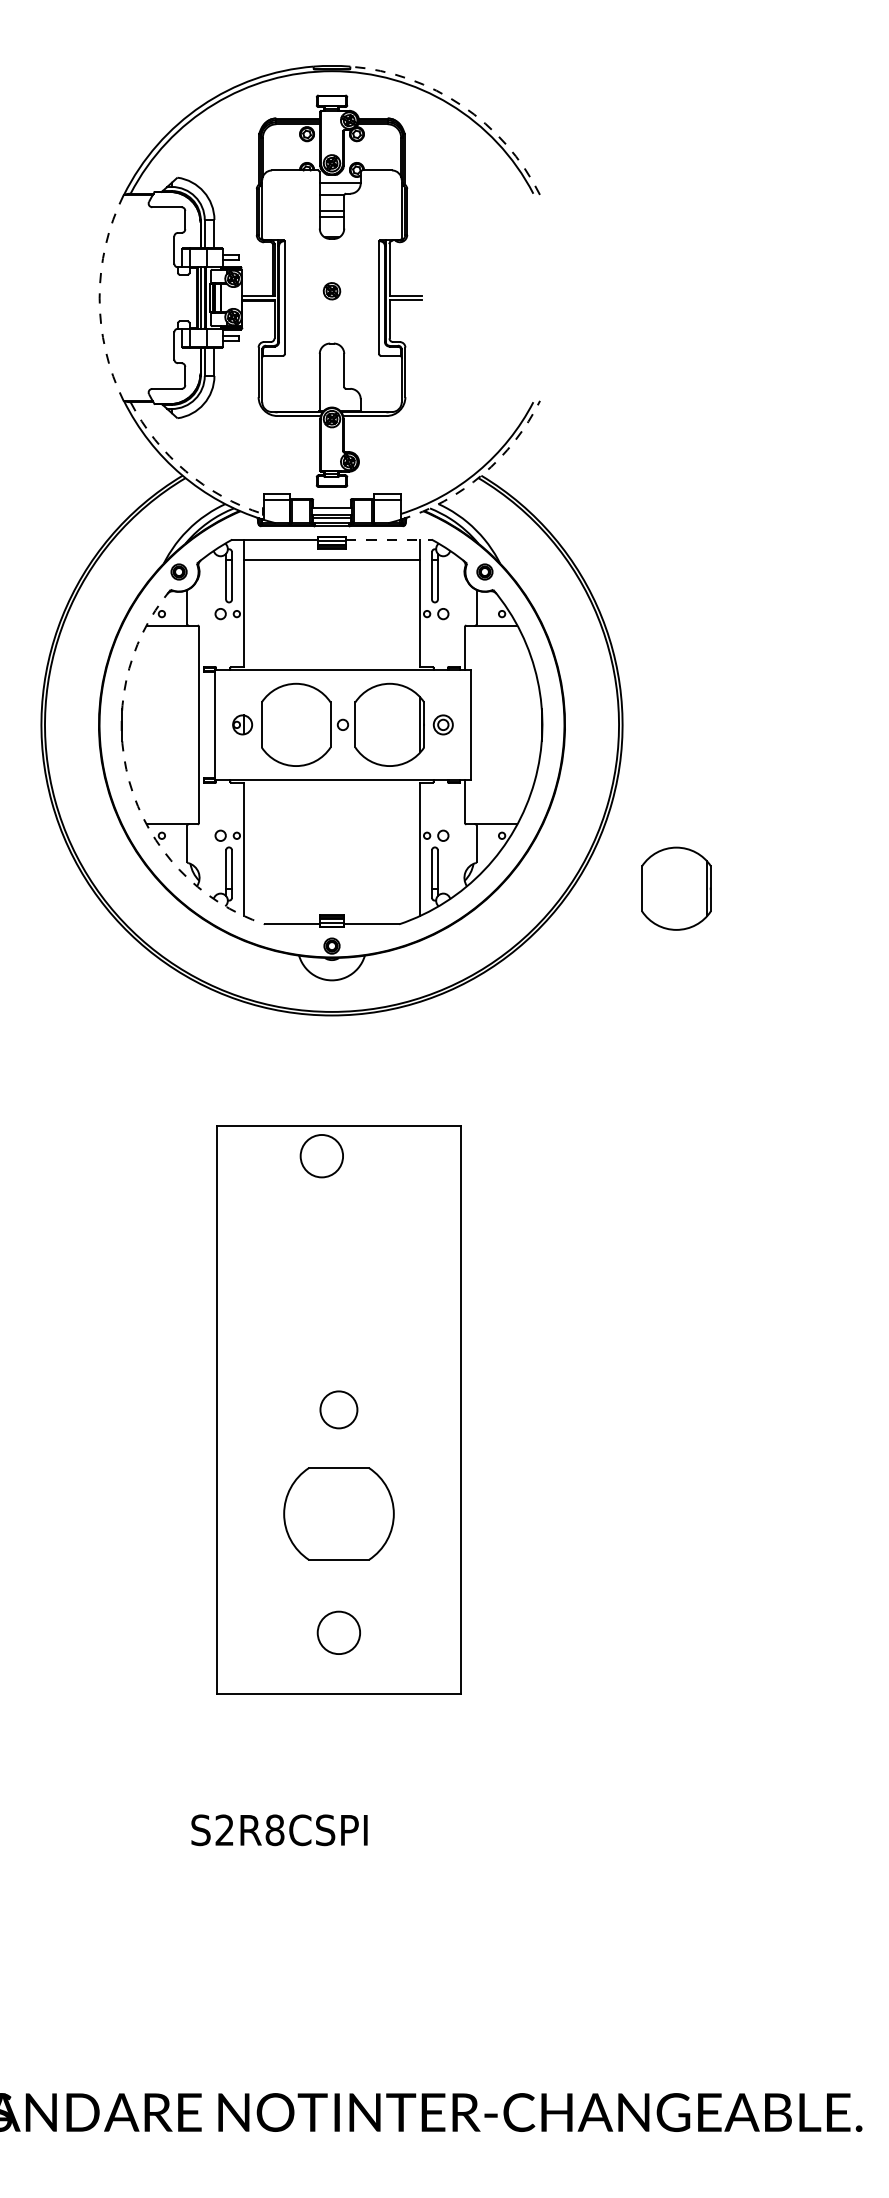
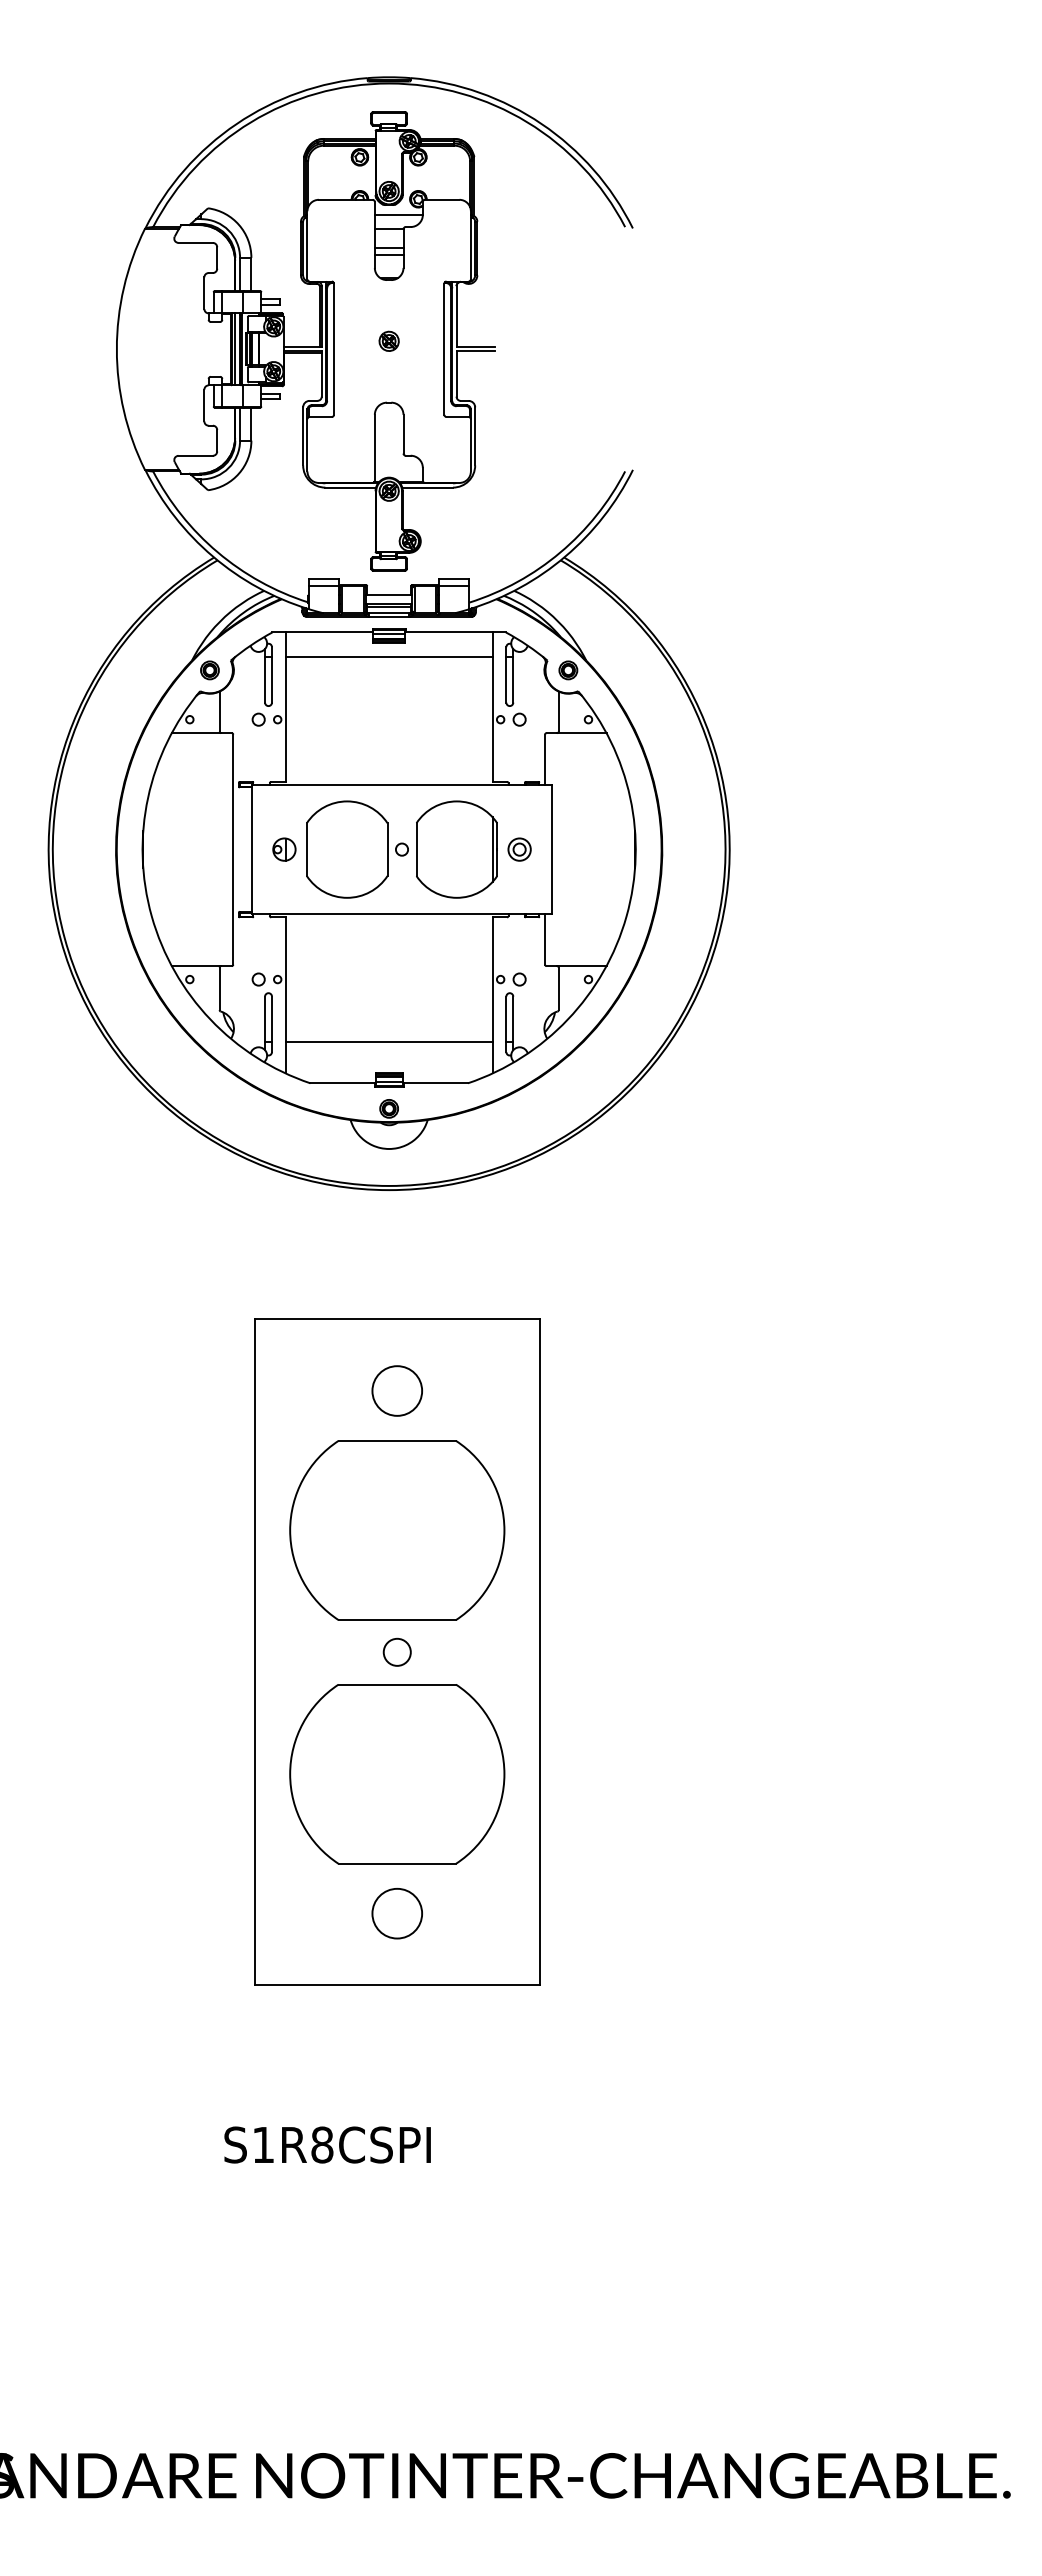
arc: (461, 105) -> (541, 123), dashed -> solid
arc: (99, 298) -> (116, 349), dashed -> solid
arc: (185, 471) -> (217, 552), dashed -> solid
arc: (482, 474) -> (565, 556), dashed -> solid
line: (389, 539) -> (456, 632), dashed -> solid
arc: (129, 781) -> (151, 916), dashed -> solid
part: (676, 888) -> (792, 1041), removed
line: (331, 889) -> (388, 1042), added
circle: (321, 1155) -> (396, 1390), moved
part: (339, 1305) -> (397, 1530), added
circle: (338, 1409) -> (396, 1651), size x0.62
part: (339, 1514) -> (397, 1774), size x1.67
text: (223, 1829) -> (262, 2144), S2R8CSPI -> S1R8CSPI

